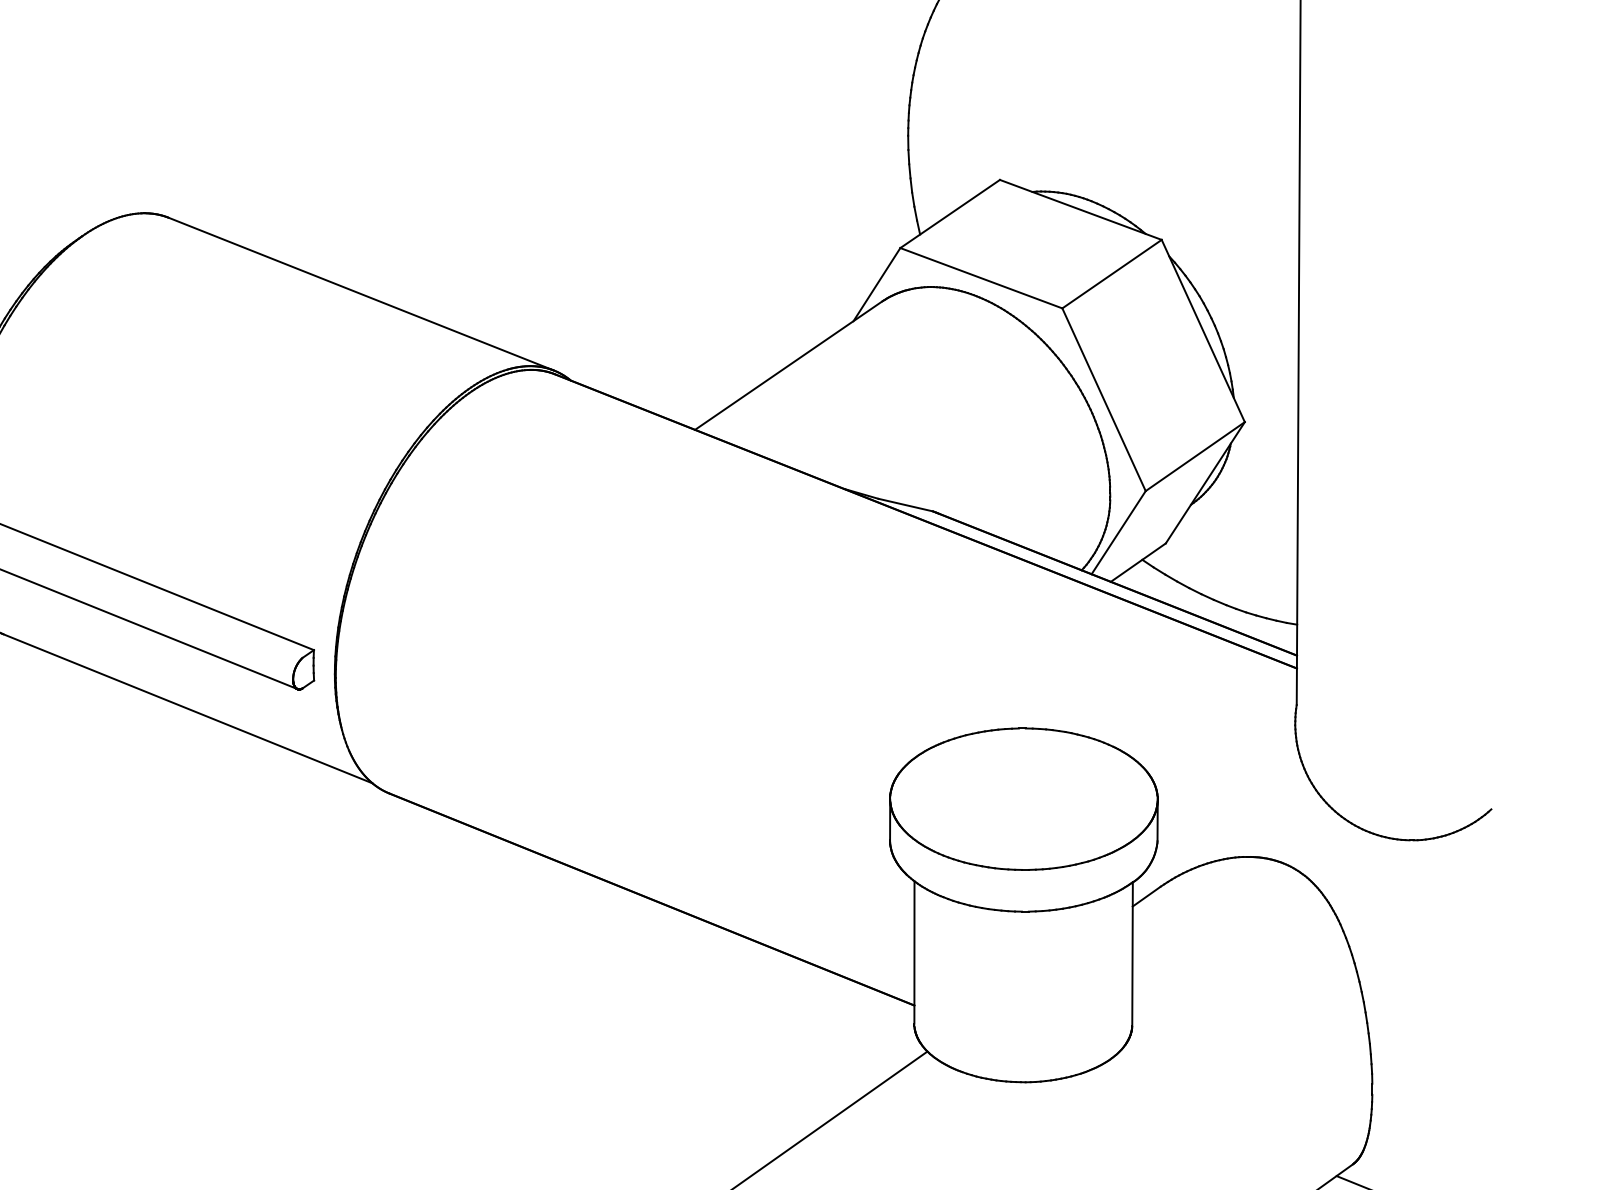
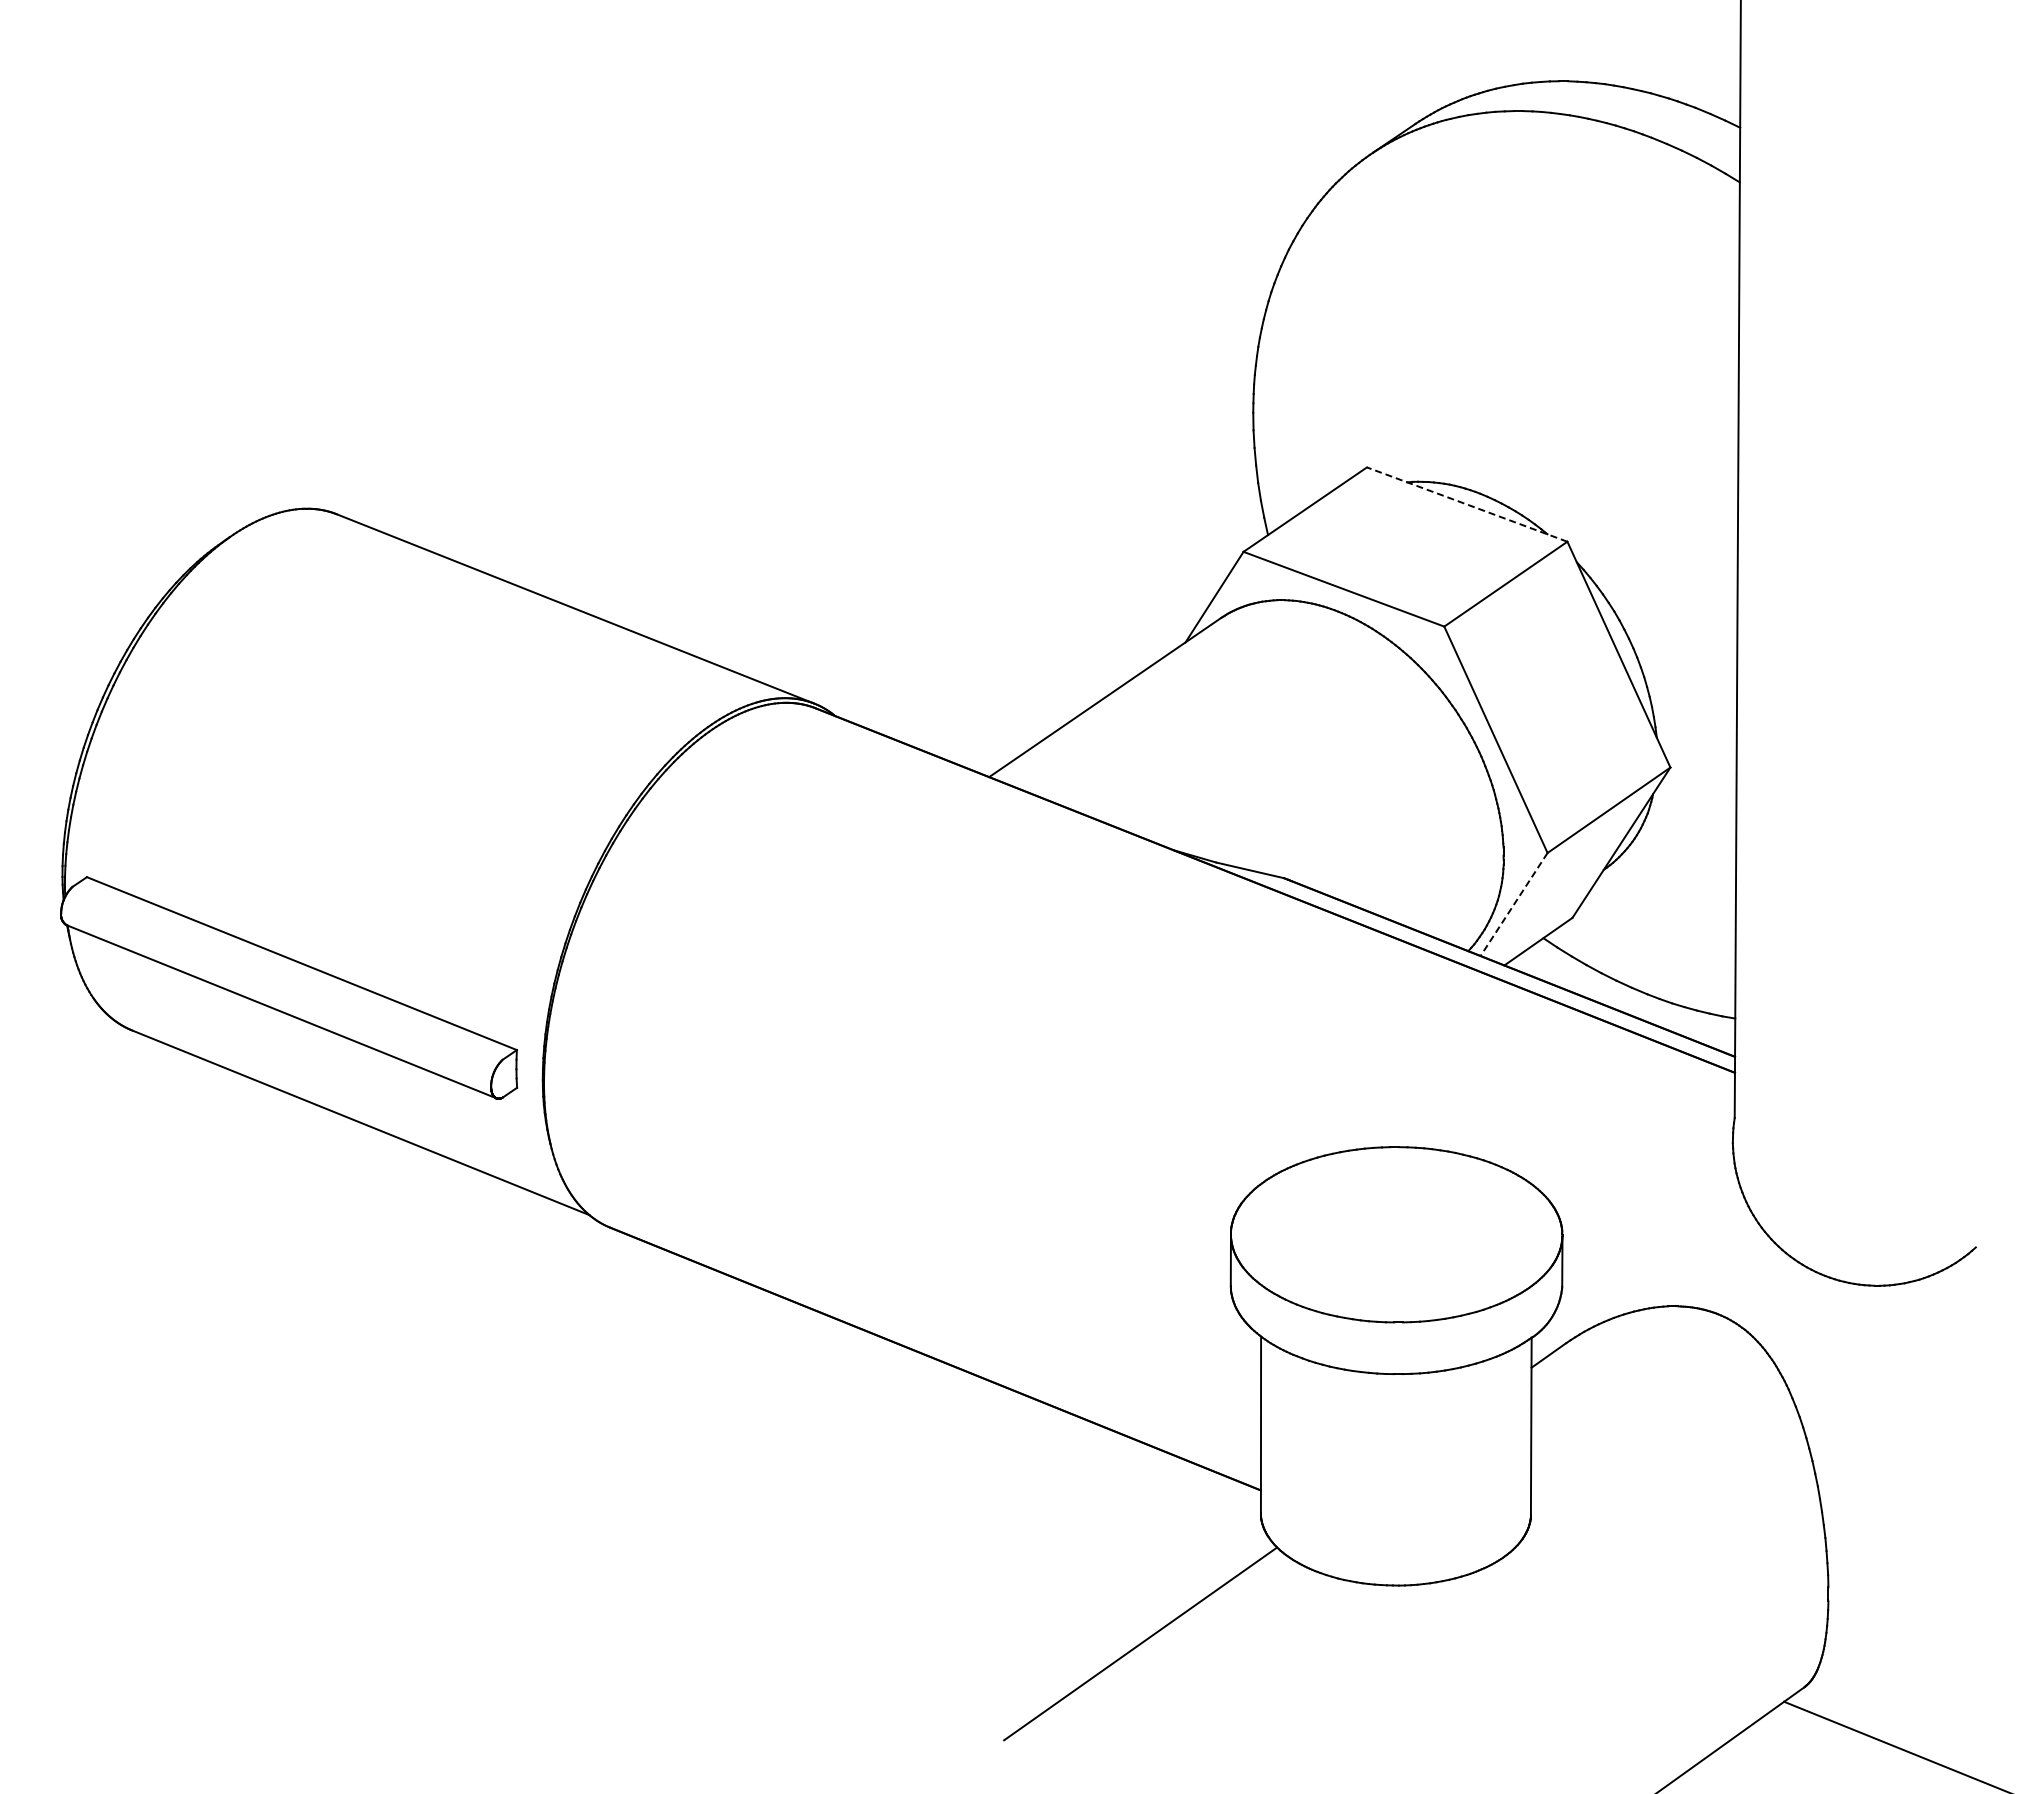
line: (1081, 209) -> (1467, 504), solid -> dashed
line: (1119, 532) -> (1514, 904), solid -> dashed

